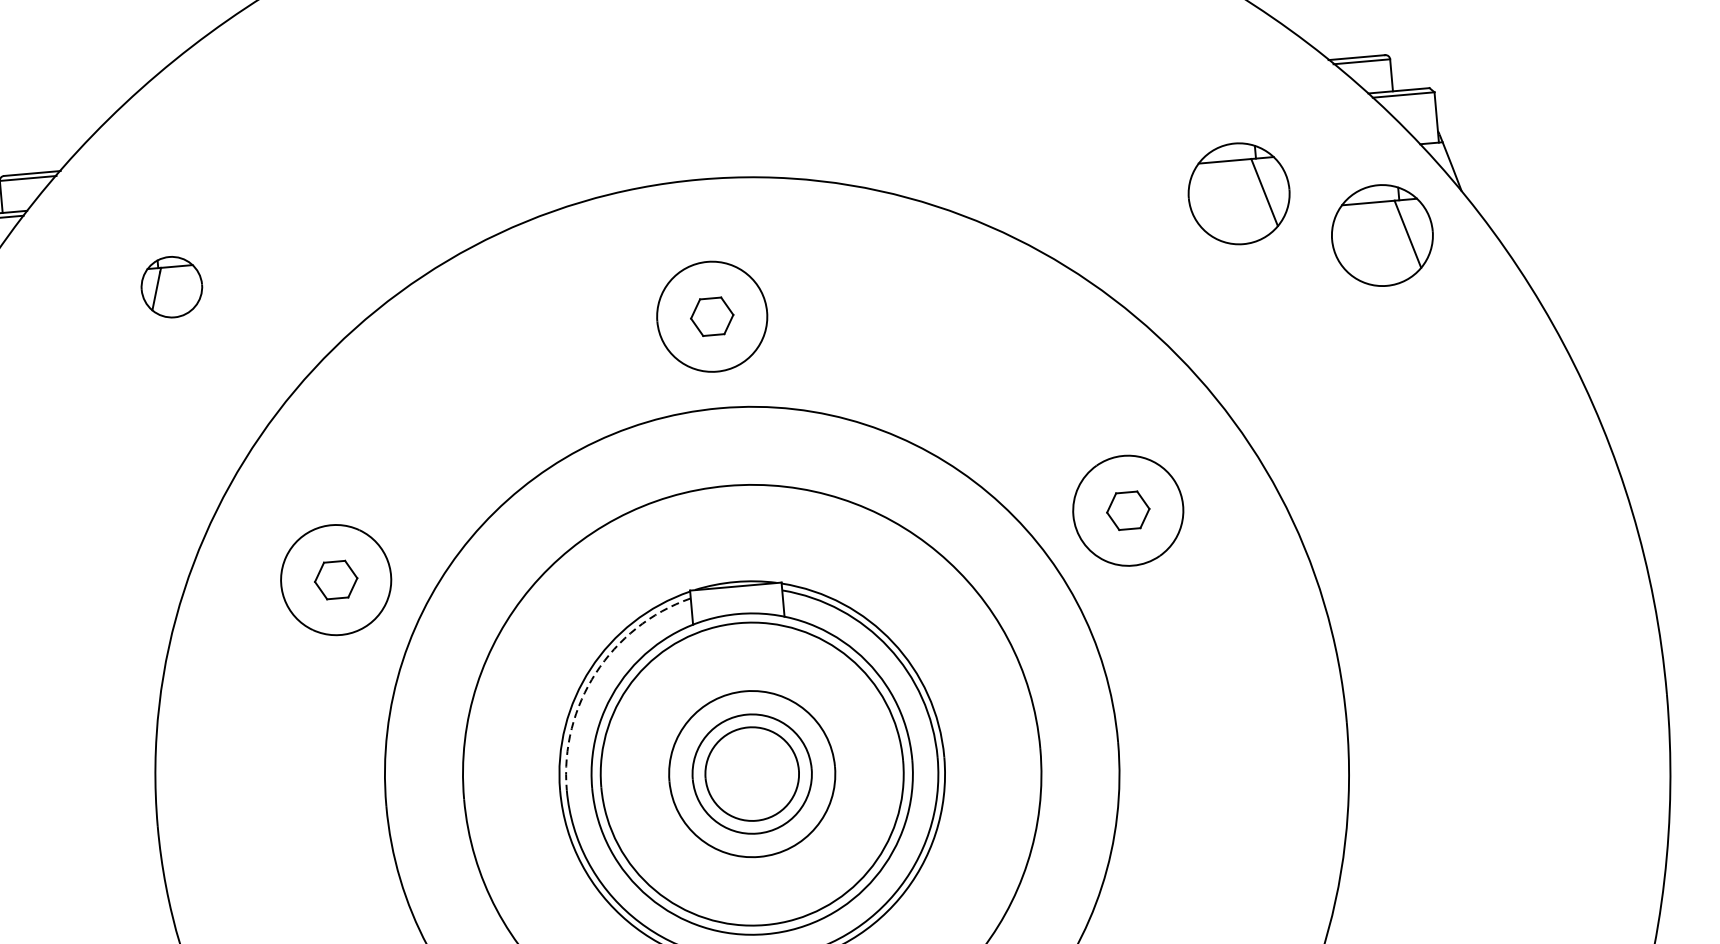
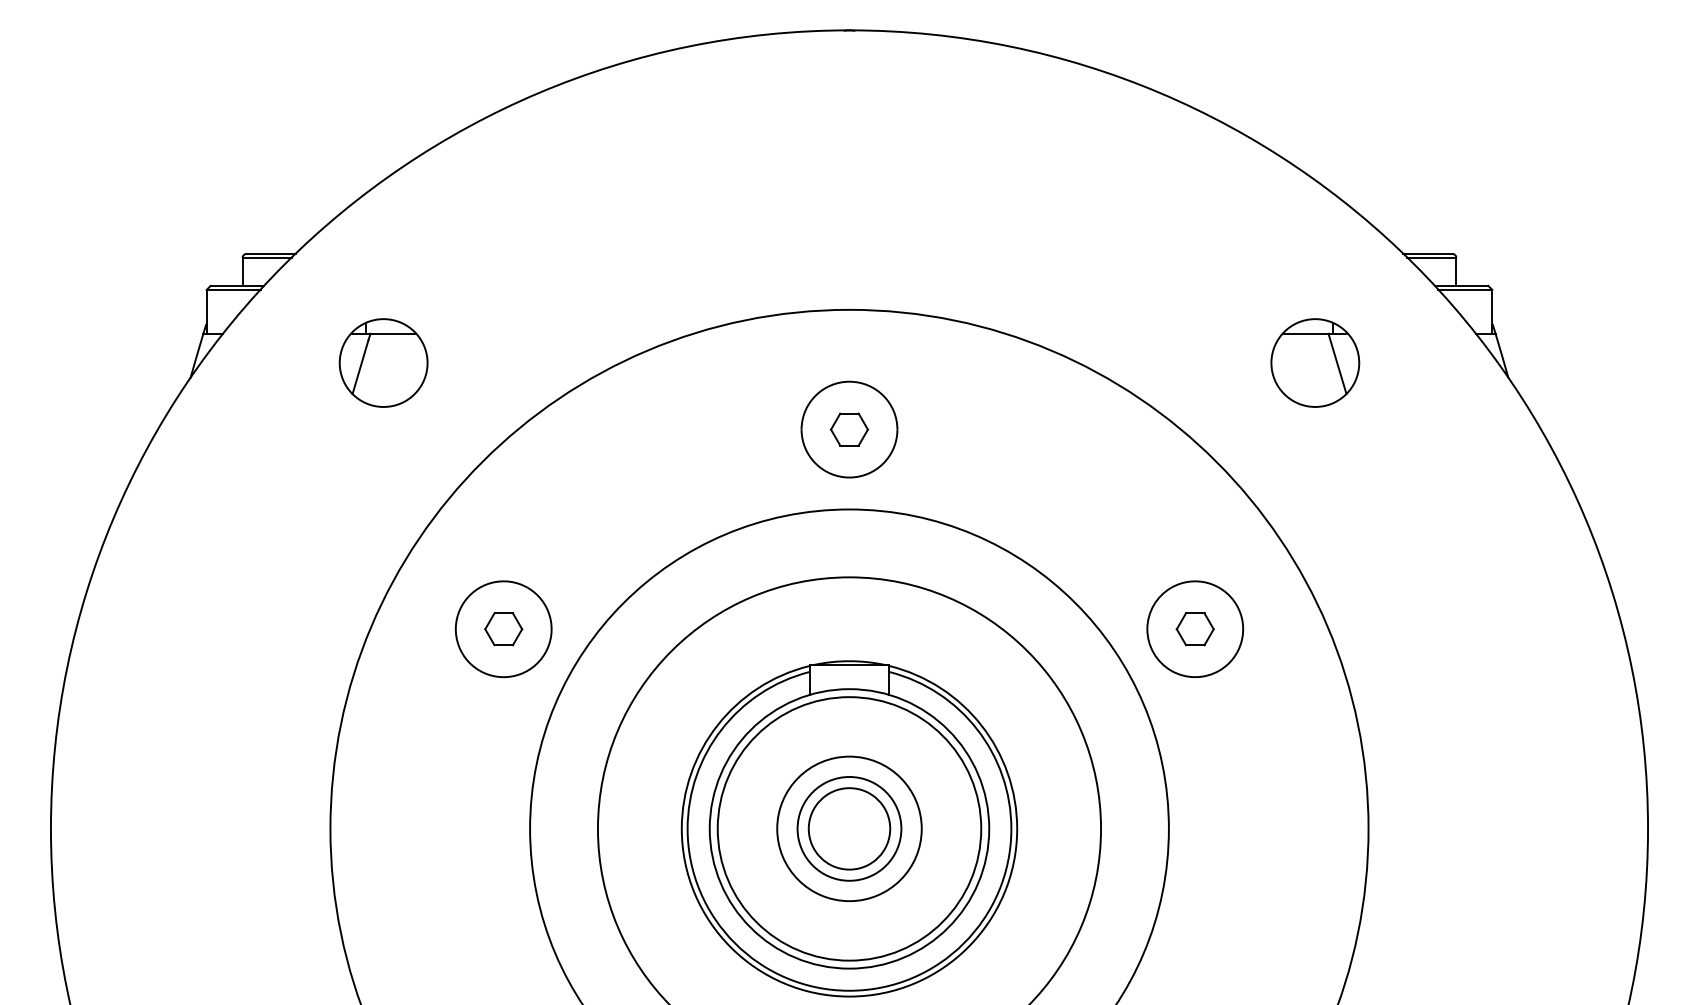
part: (1382, 234) -> (1436, 409), removed
part: (171, 286) -> (383, 362), size x1.67
arc: (595, 673) -> (721, 729), dashed -> solid

